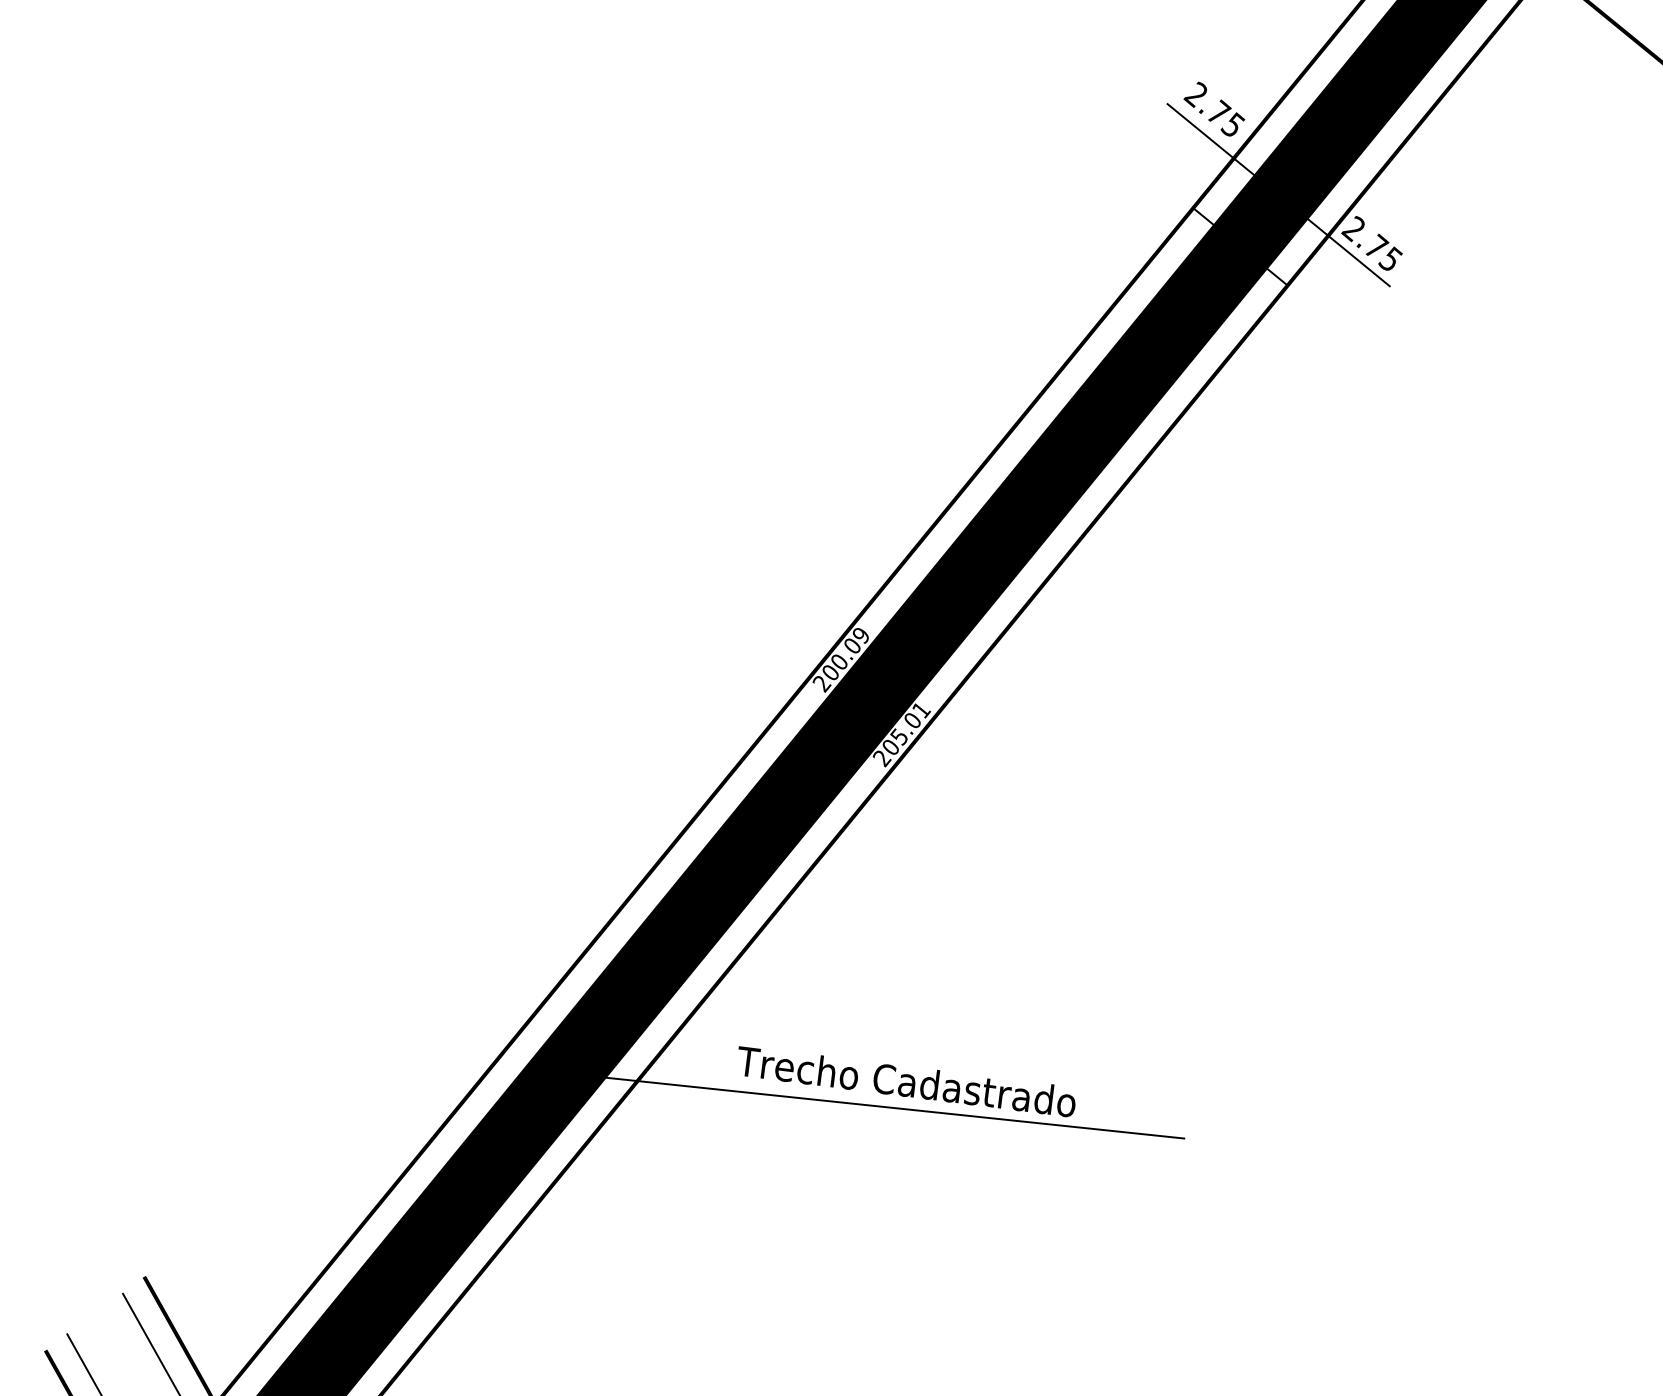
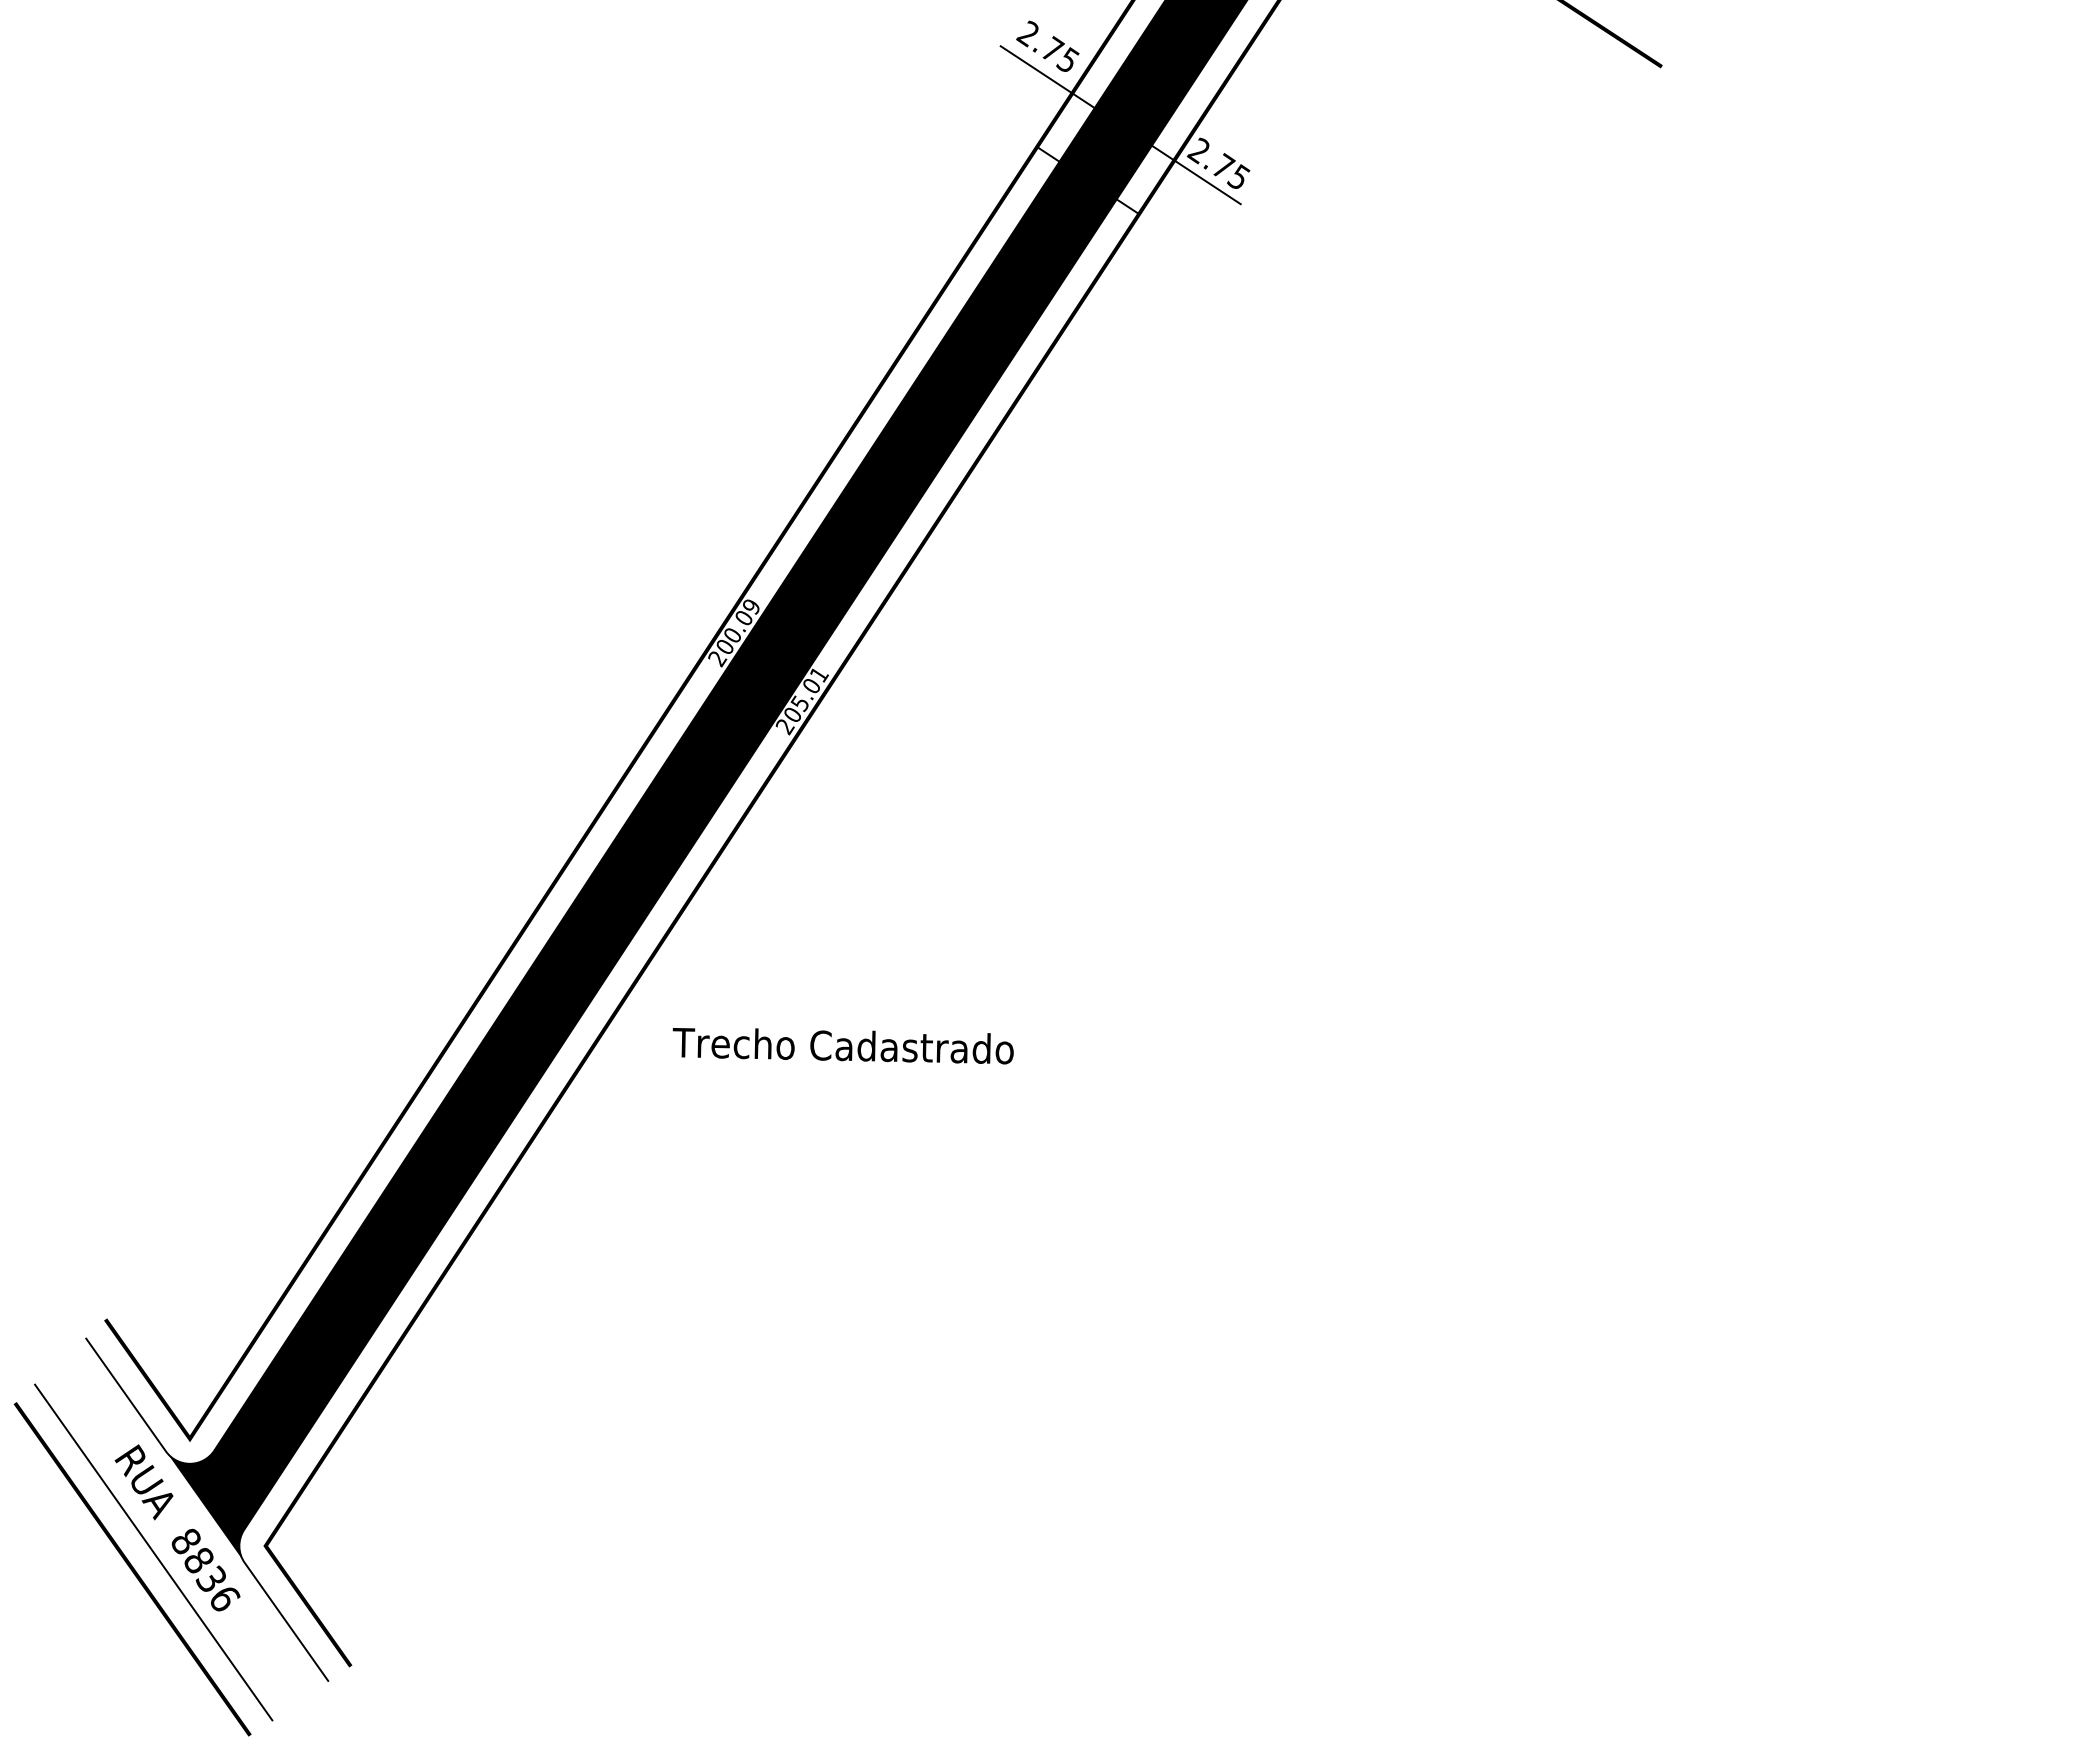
line: (893, 1108) -> (833, 1073), removed

